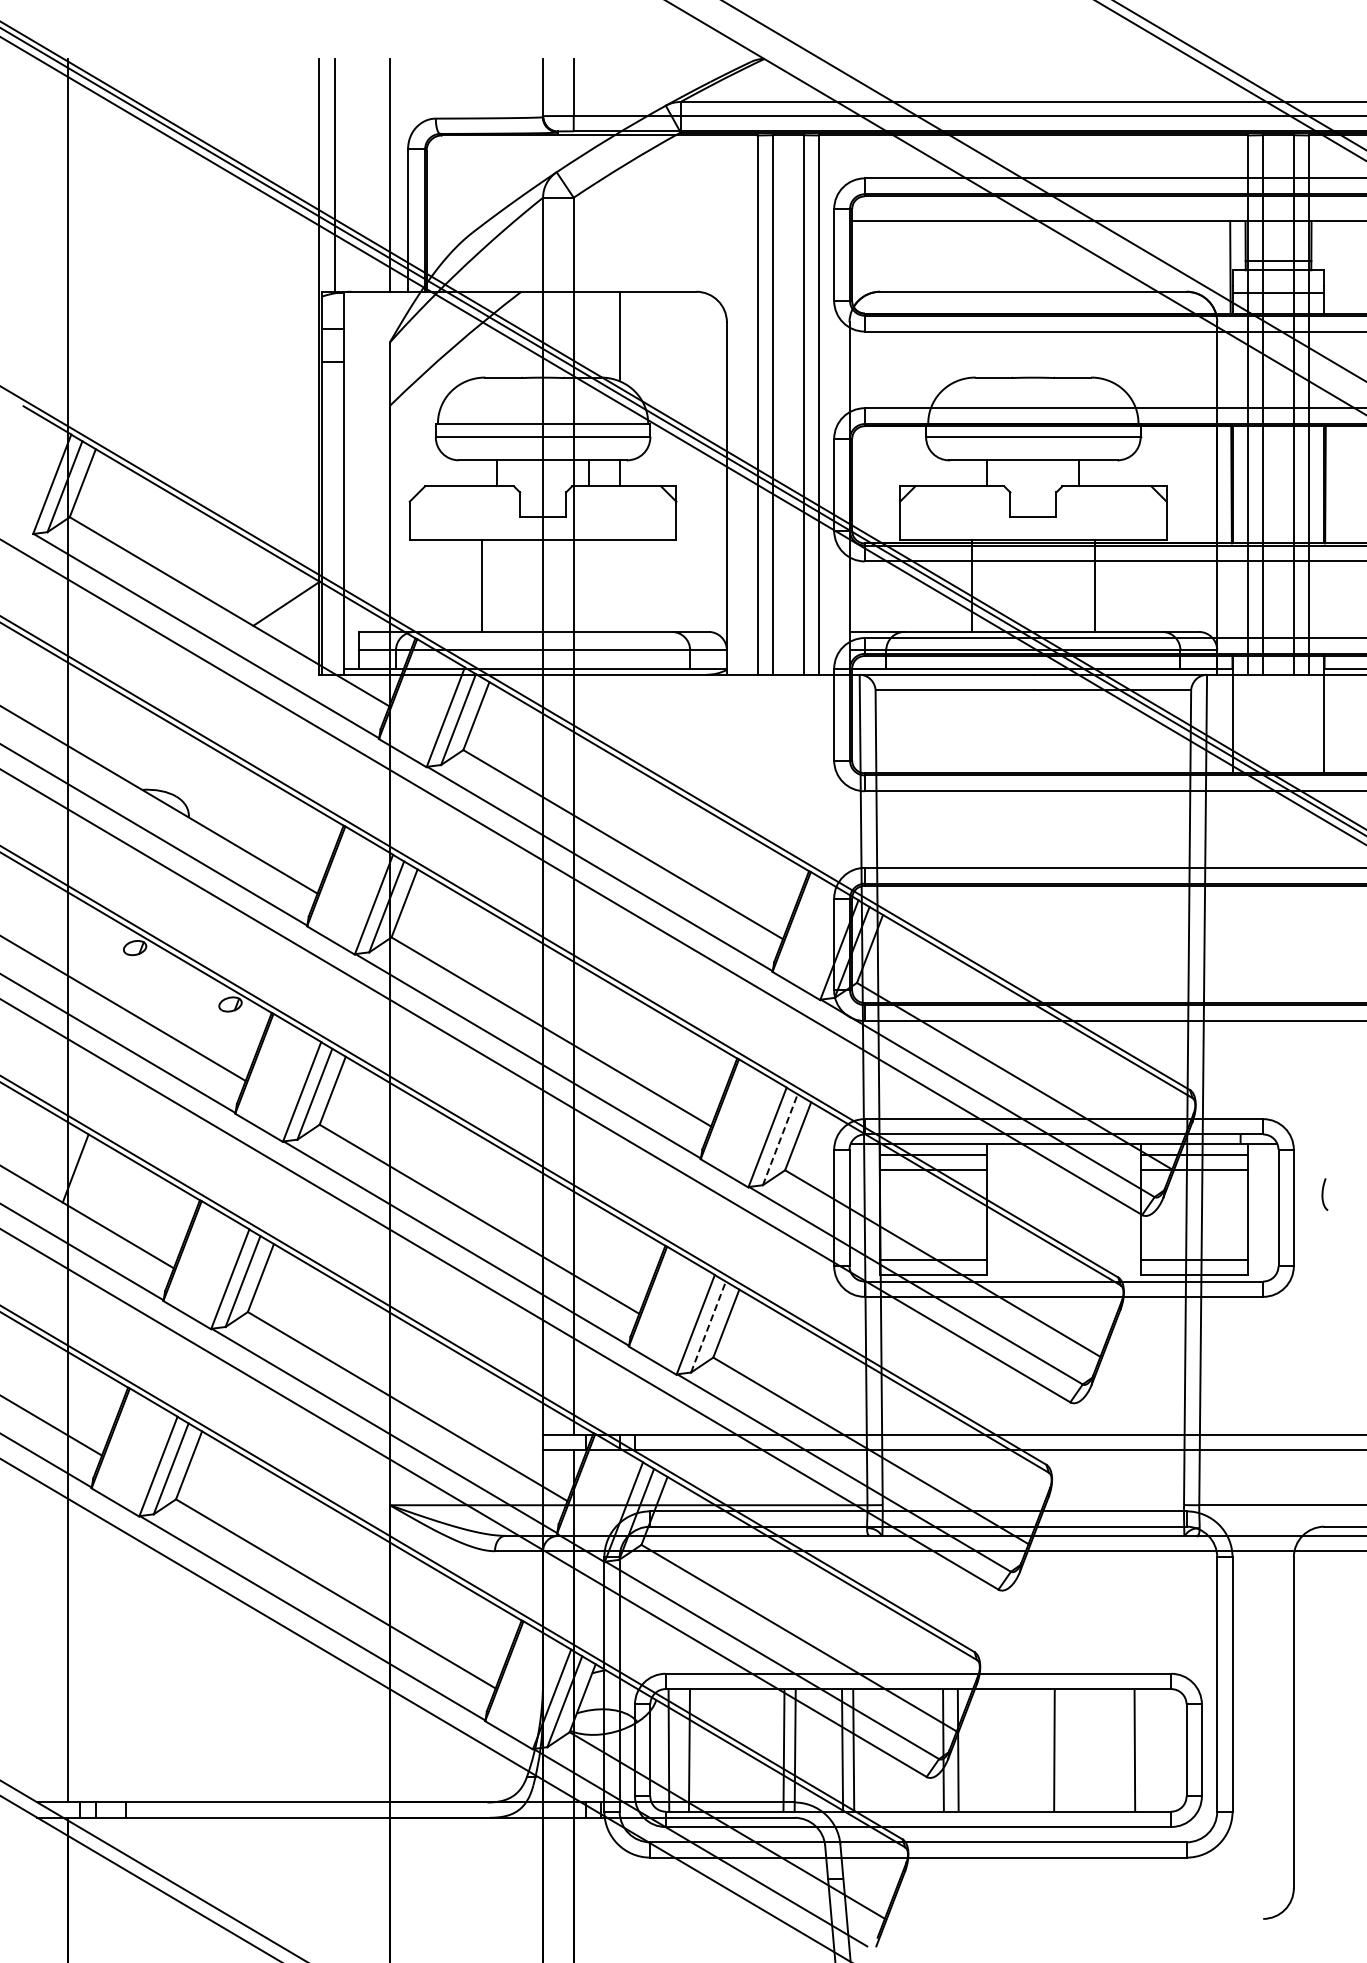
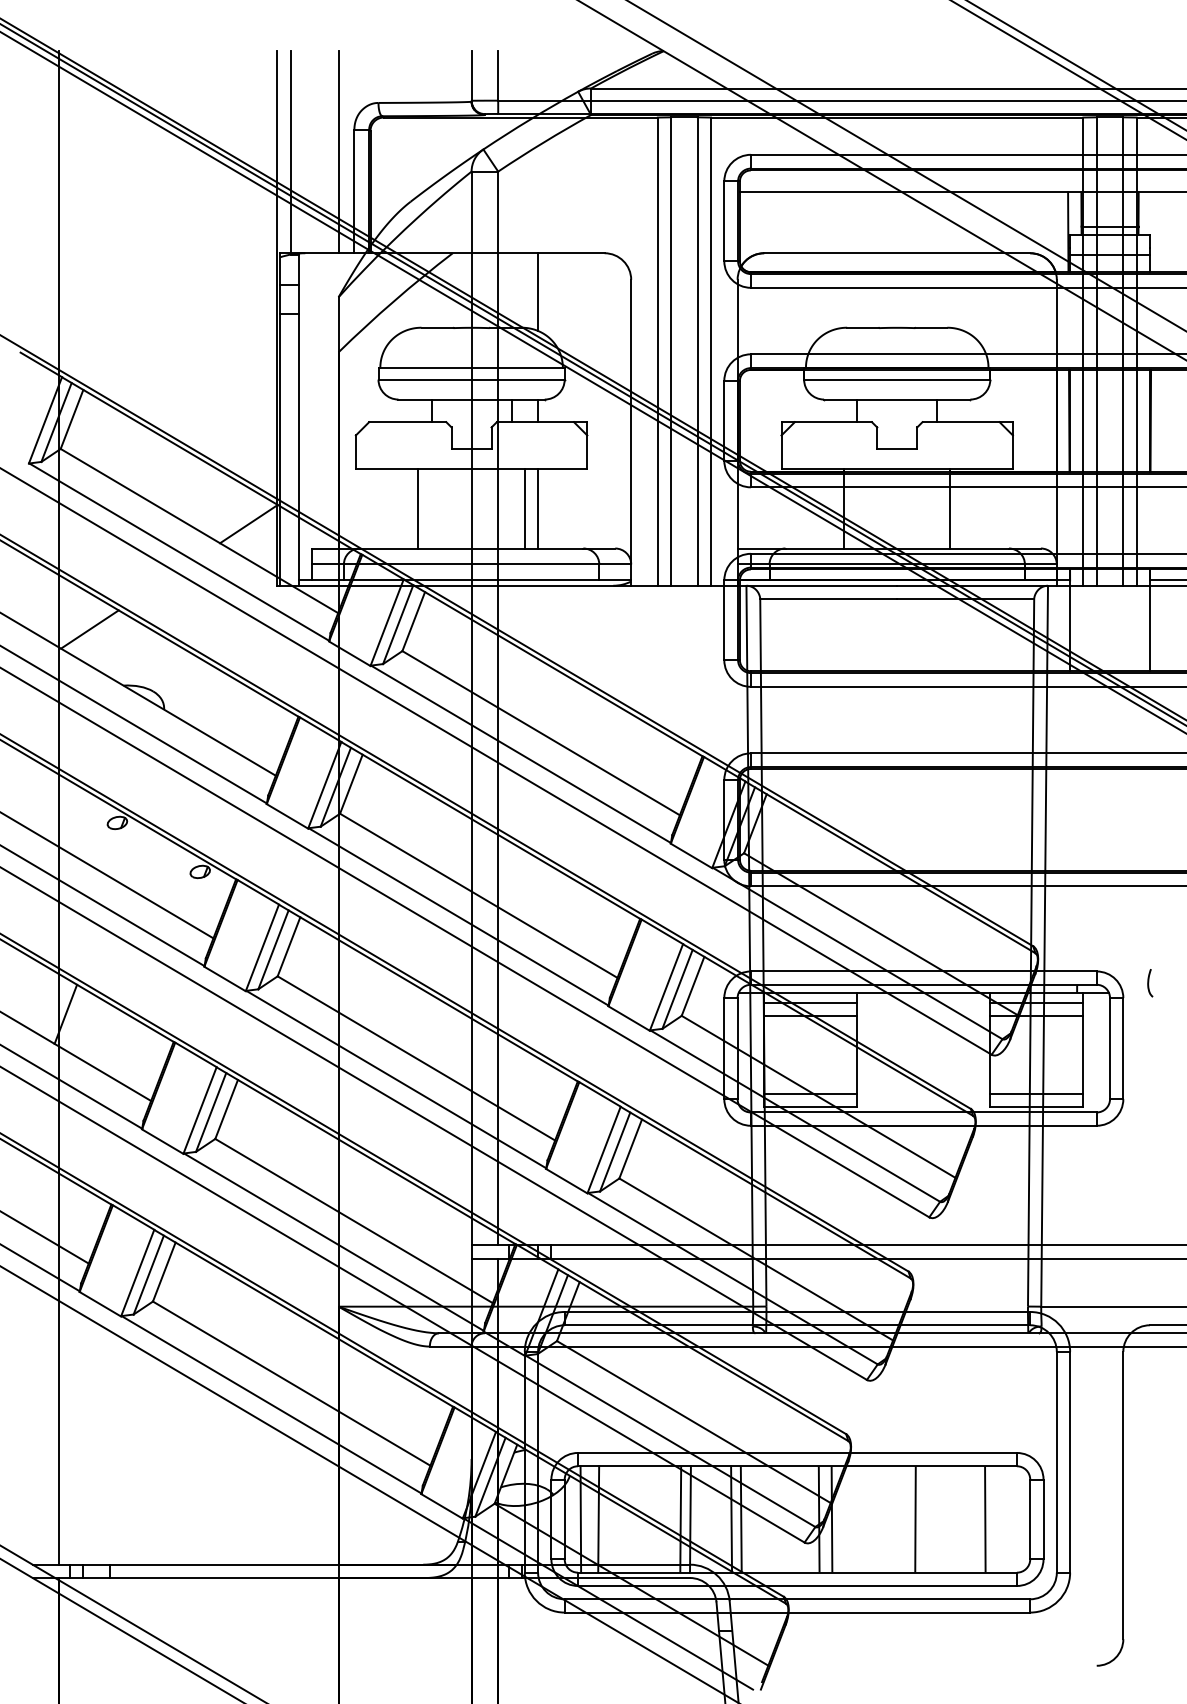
line: (604, 585) -> (524, 508), added
line: (619, 585) -> (537, 508), added
line: (103, 725) -> (90, 629), added
line: (780, 1139) -> (677, 989), dashed -> solid
curve: (1323, 1194) -> (1149, 983), moved
line: (708, 1327) -> (615, 1152), dashed -> solid

